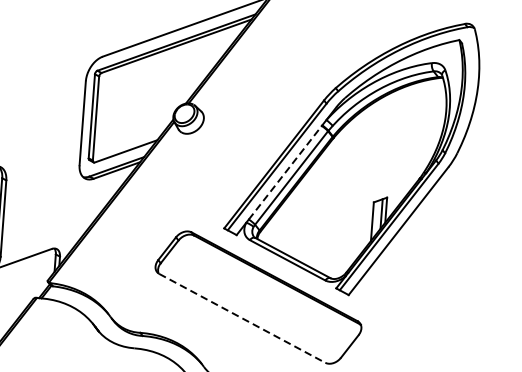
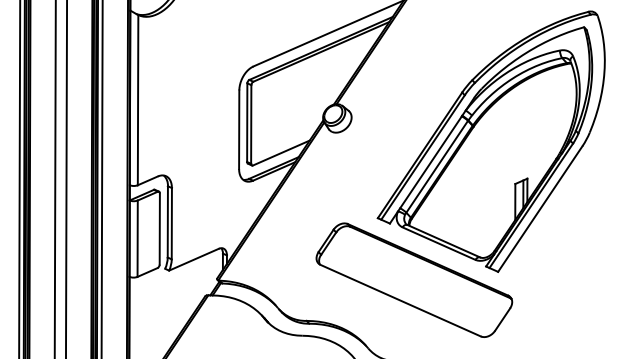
line: (285, 171) -> (431, 161), dashed -> solid
line: (242, 318) -> (400, 300), dashed -> solid

